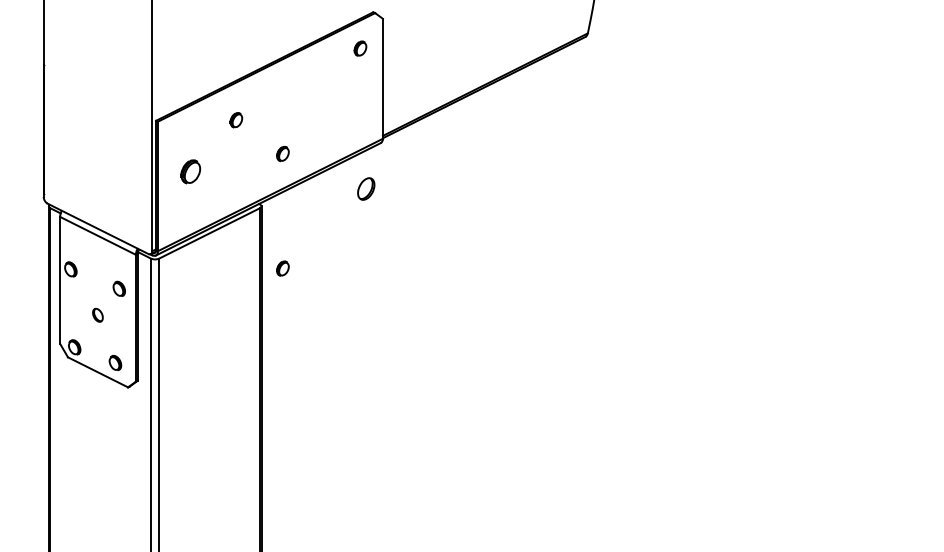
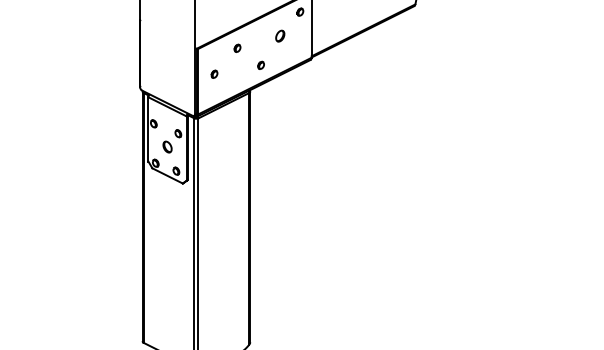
part: (190, 169) -> (214, 73), size x0.62
part: (366, 187) -> (280, 35), moved
part: (281, 266) -> (260, 122), removed
part: (97, 314) -> (167, 146), size x1.67

